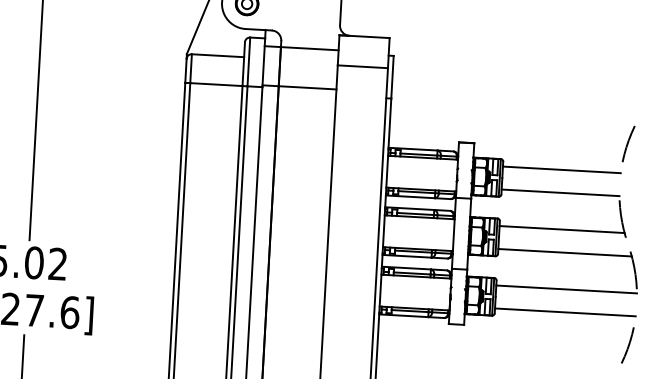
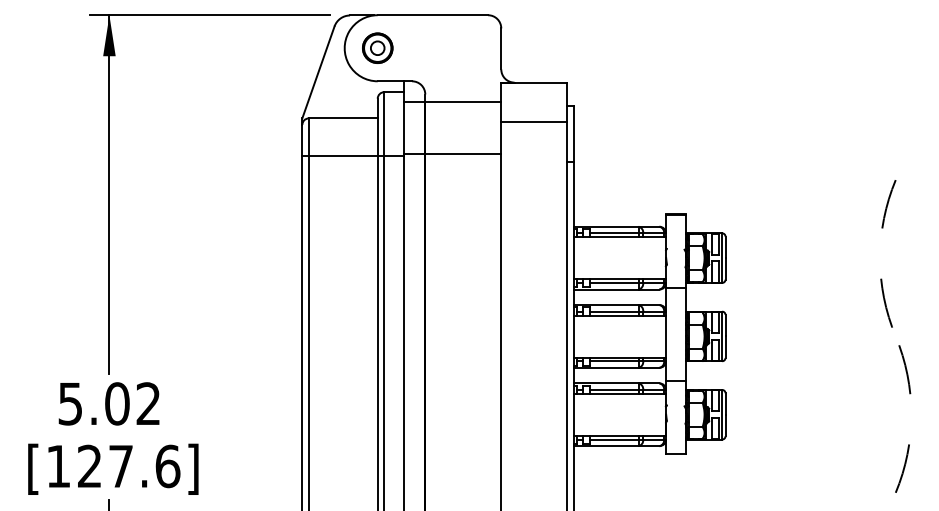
line: (561, 170) -> (802, 243), removed
line: (560, 192) -> (802, 273), removed
line: (561, 229) -> (807, 321), removed
line: (565, 252) -> (813, 351), removed
line: (566, 289) -> (817, 399), removed
line: (564, 312) -> (817, 429), removed

